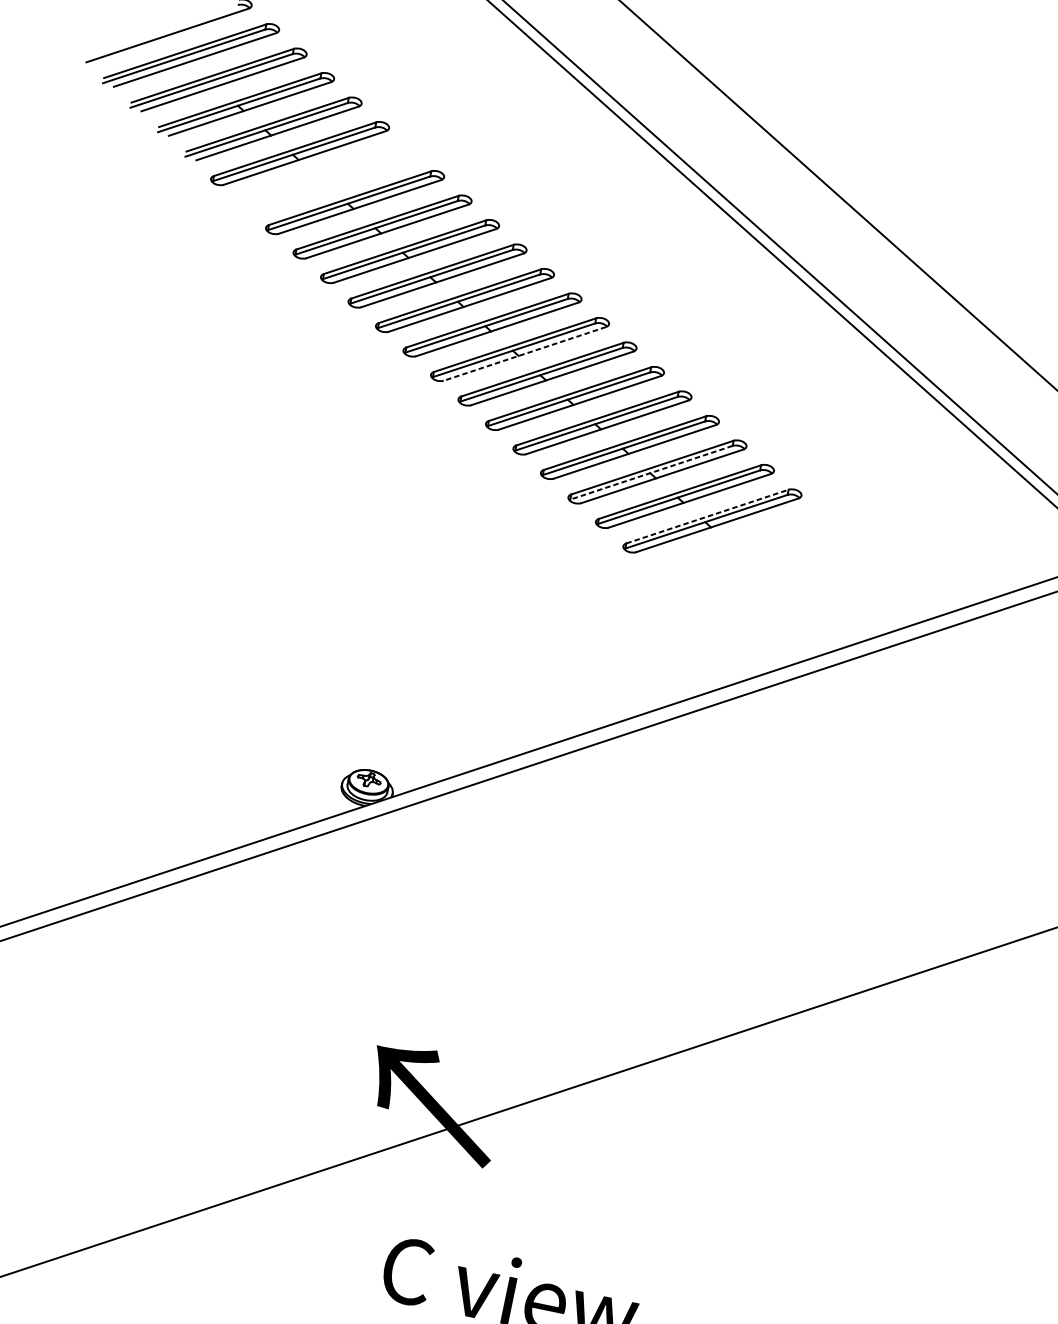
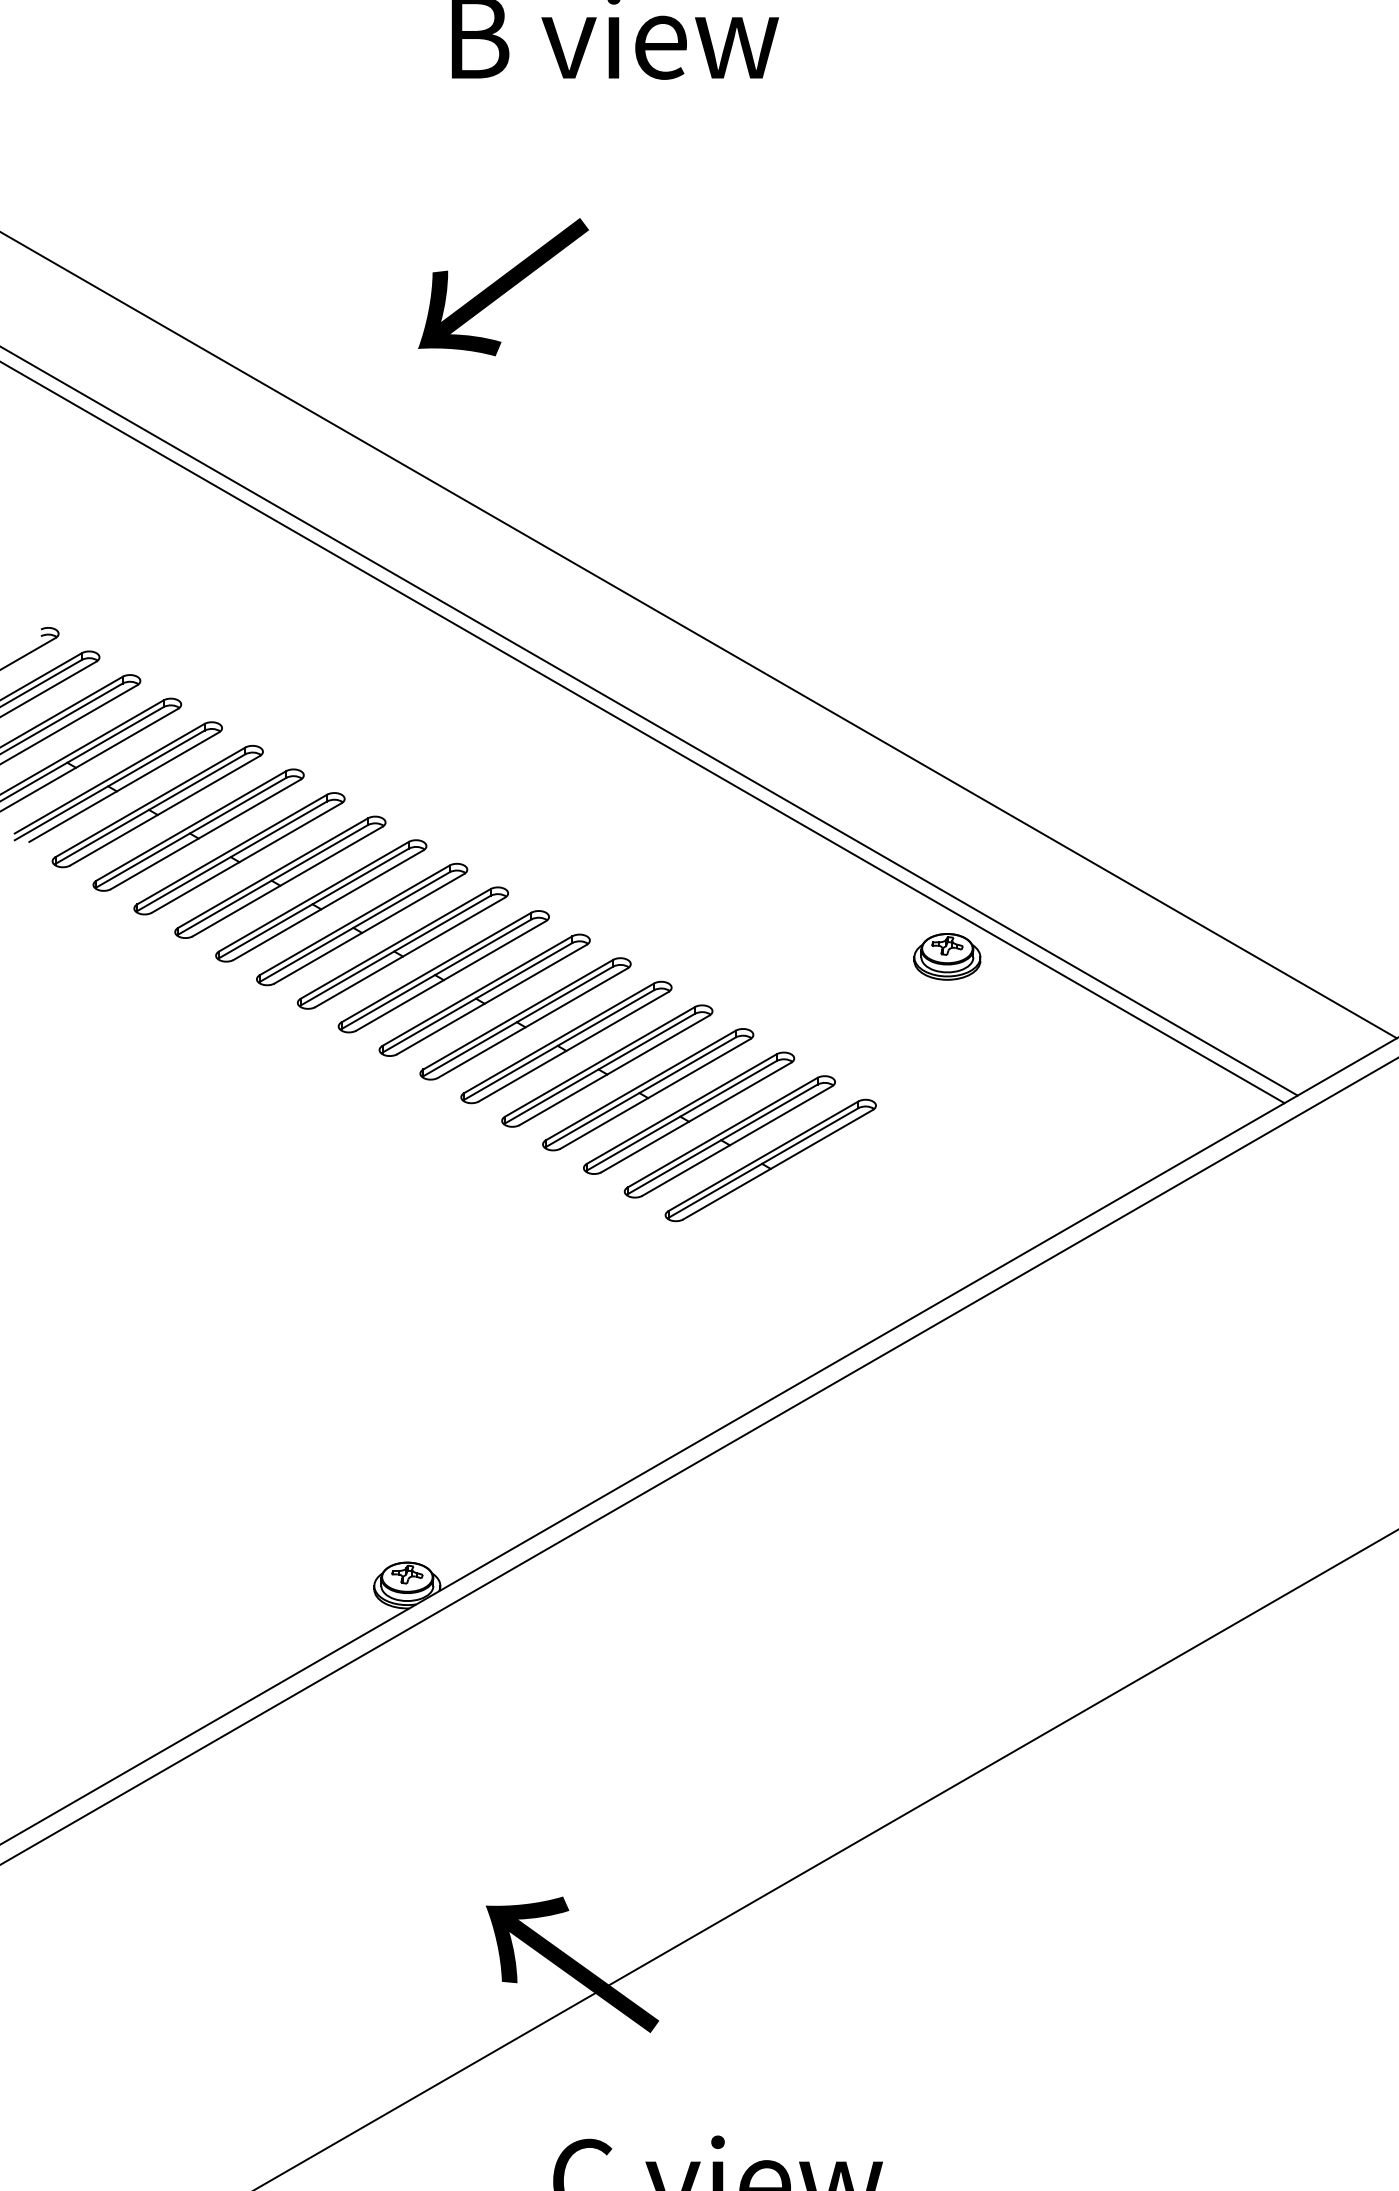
part: (327, 177) -> (198, 829), added
line: (525, 353) -> (492, 999), dashed -> solid
part: (879, 393) -> (947, 956), added
line: (651, 472) -> (681, 1115), dashed -> solid
line: (707, 516) -> (763, 1156), dashed -> solid

